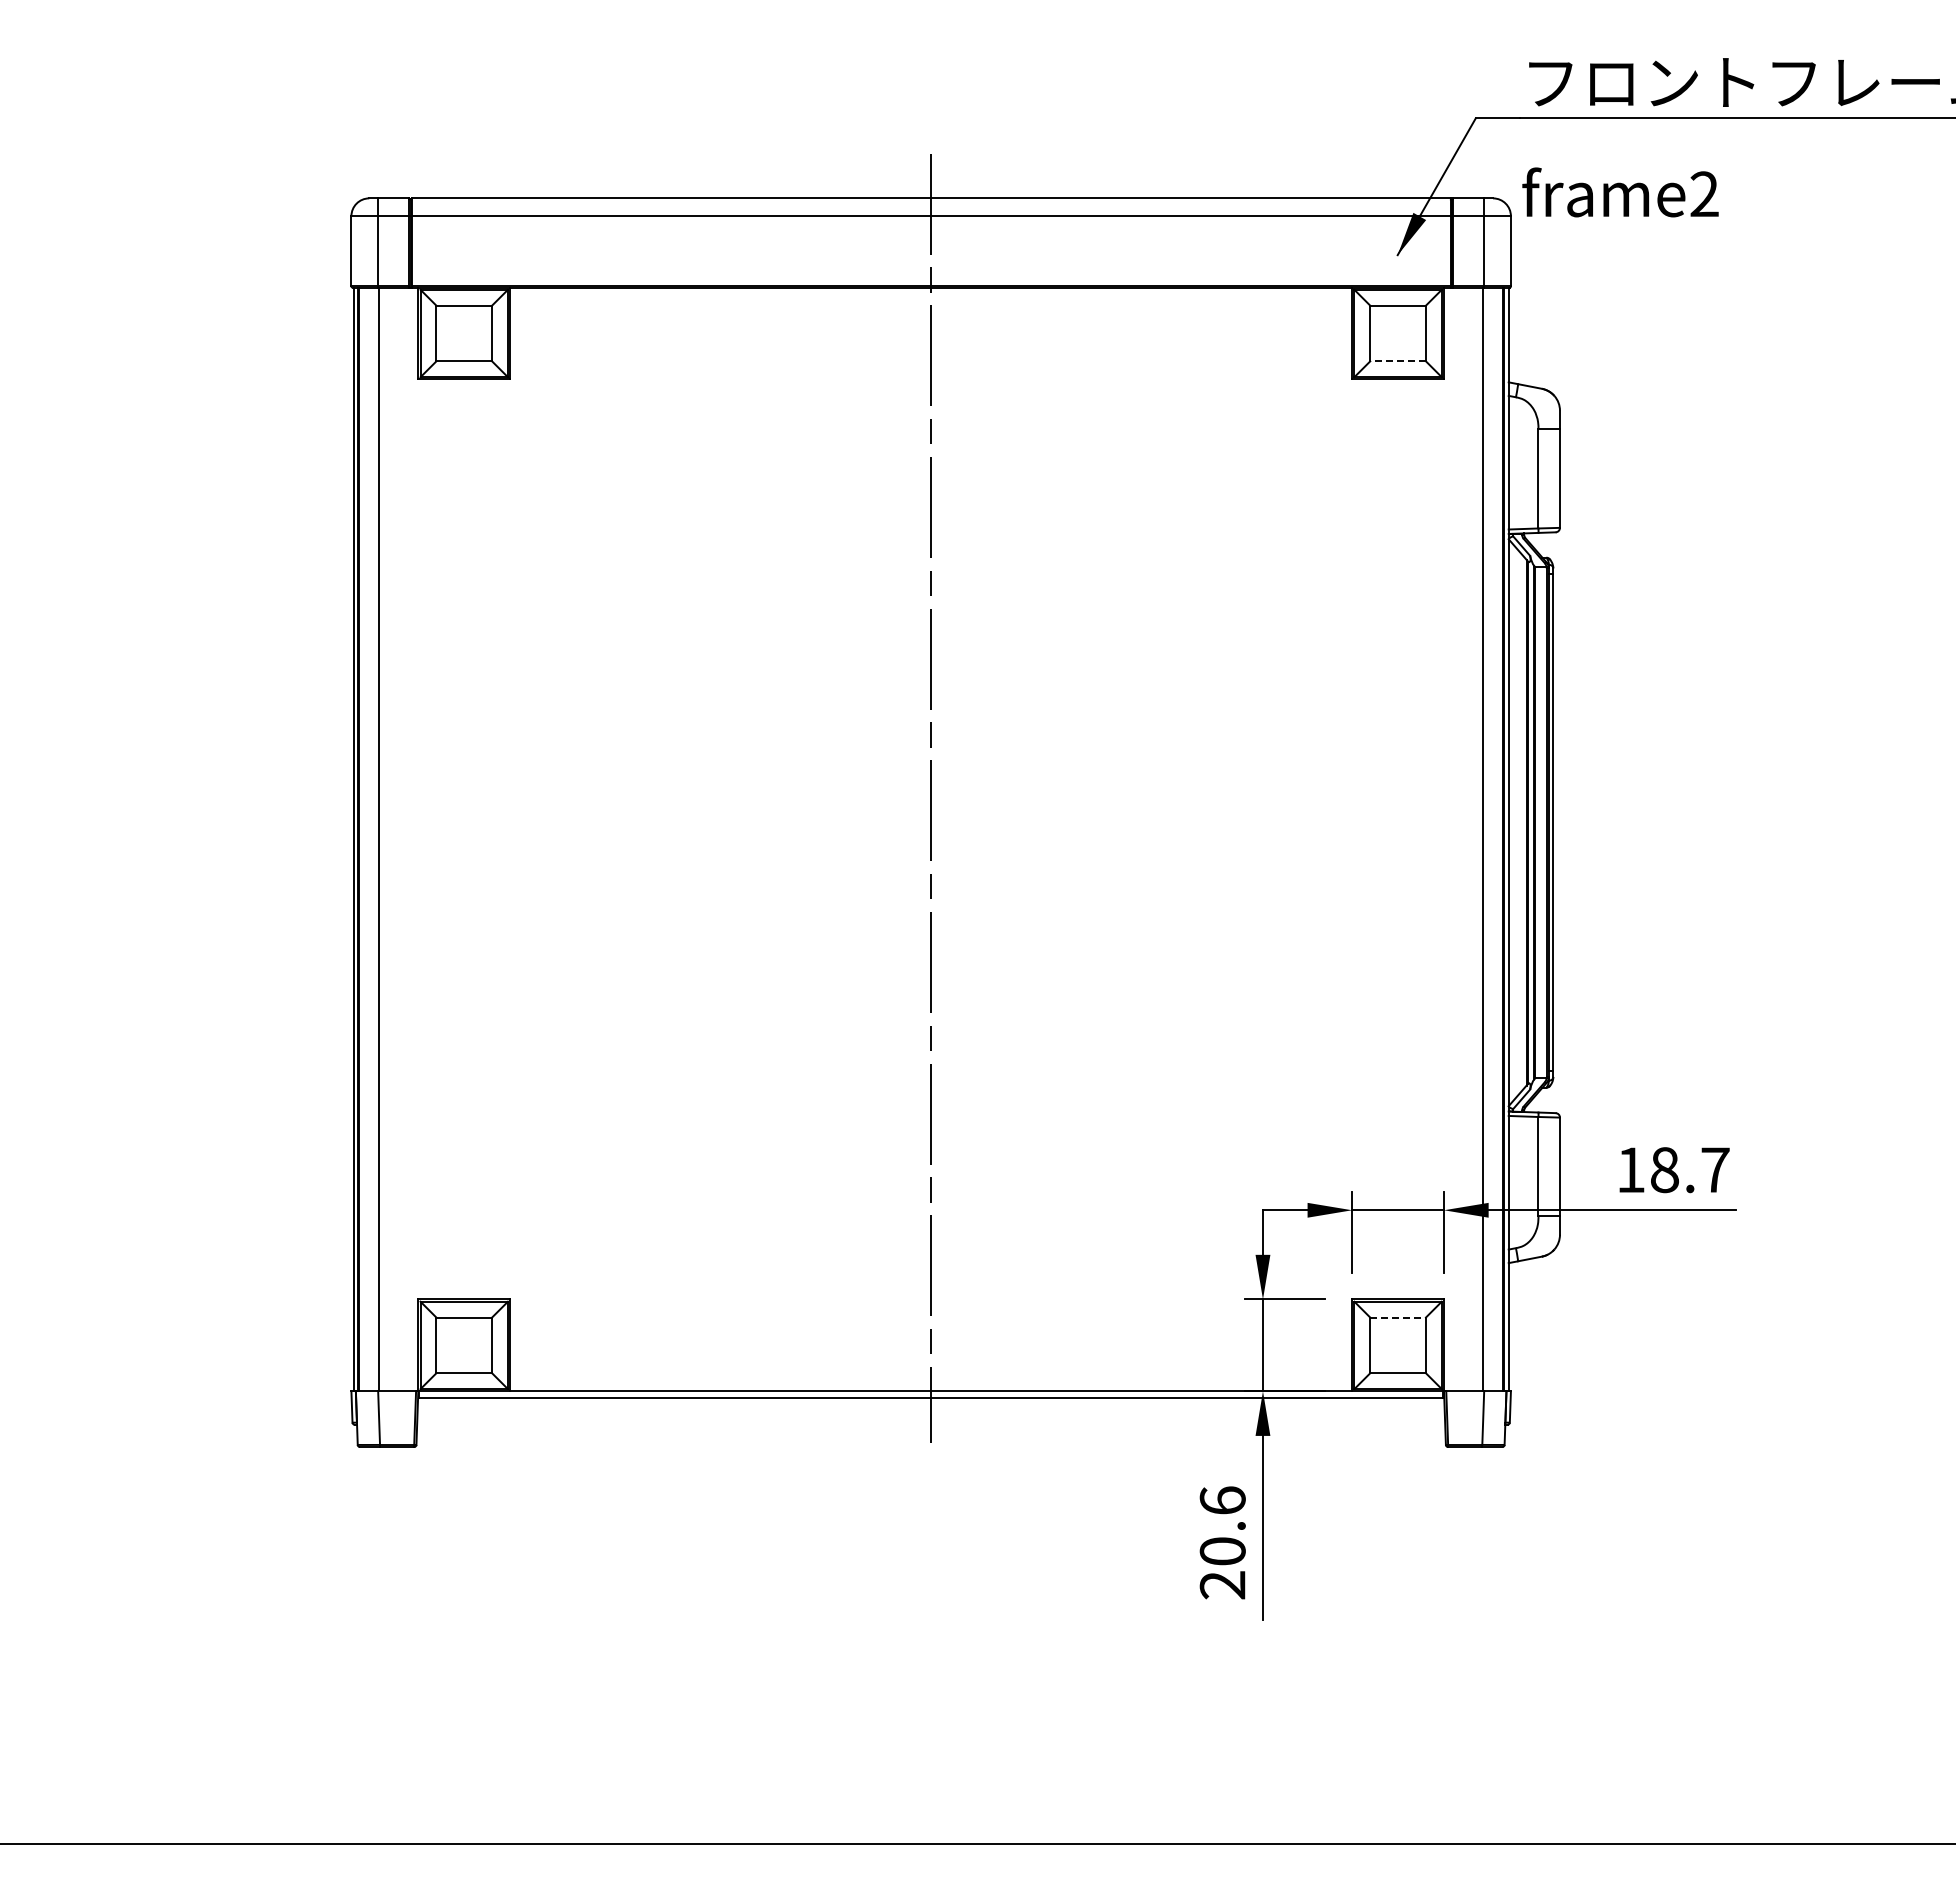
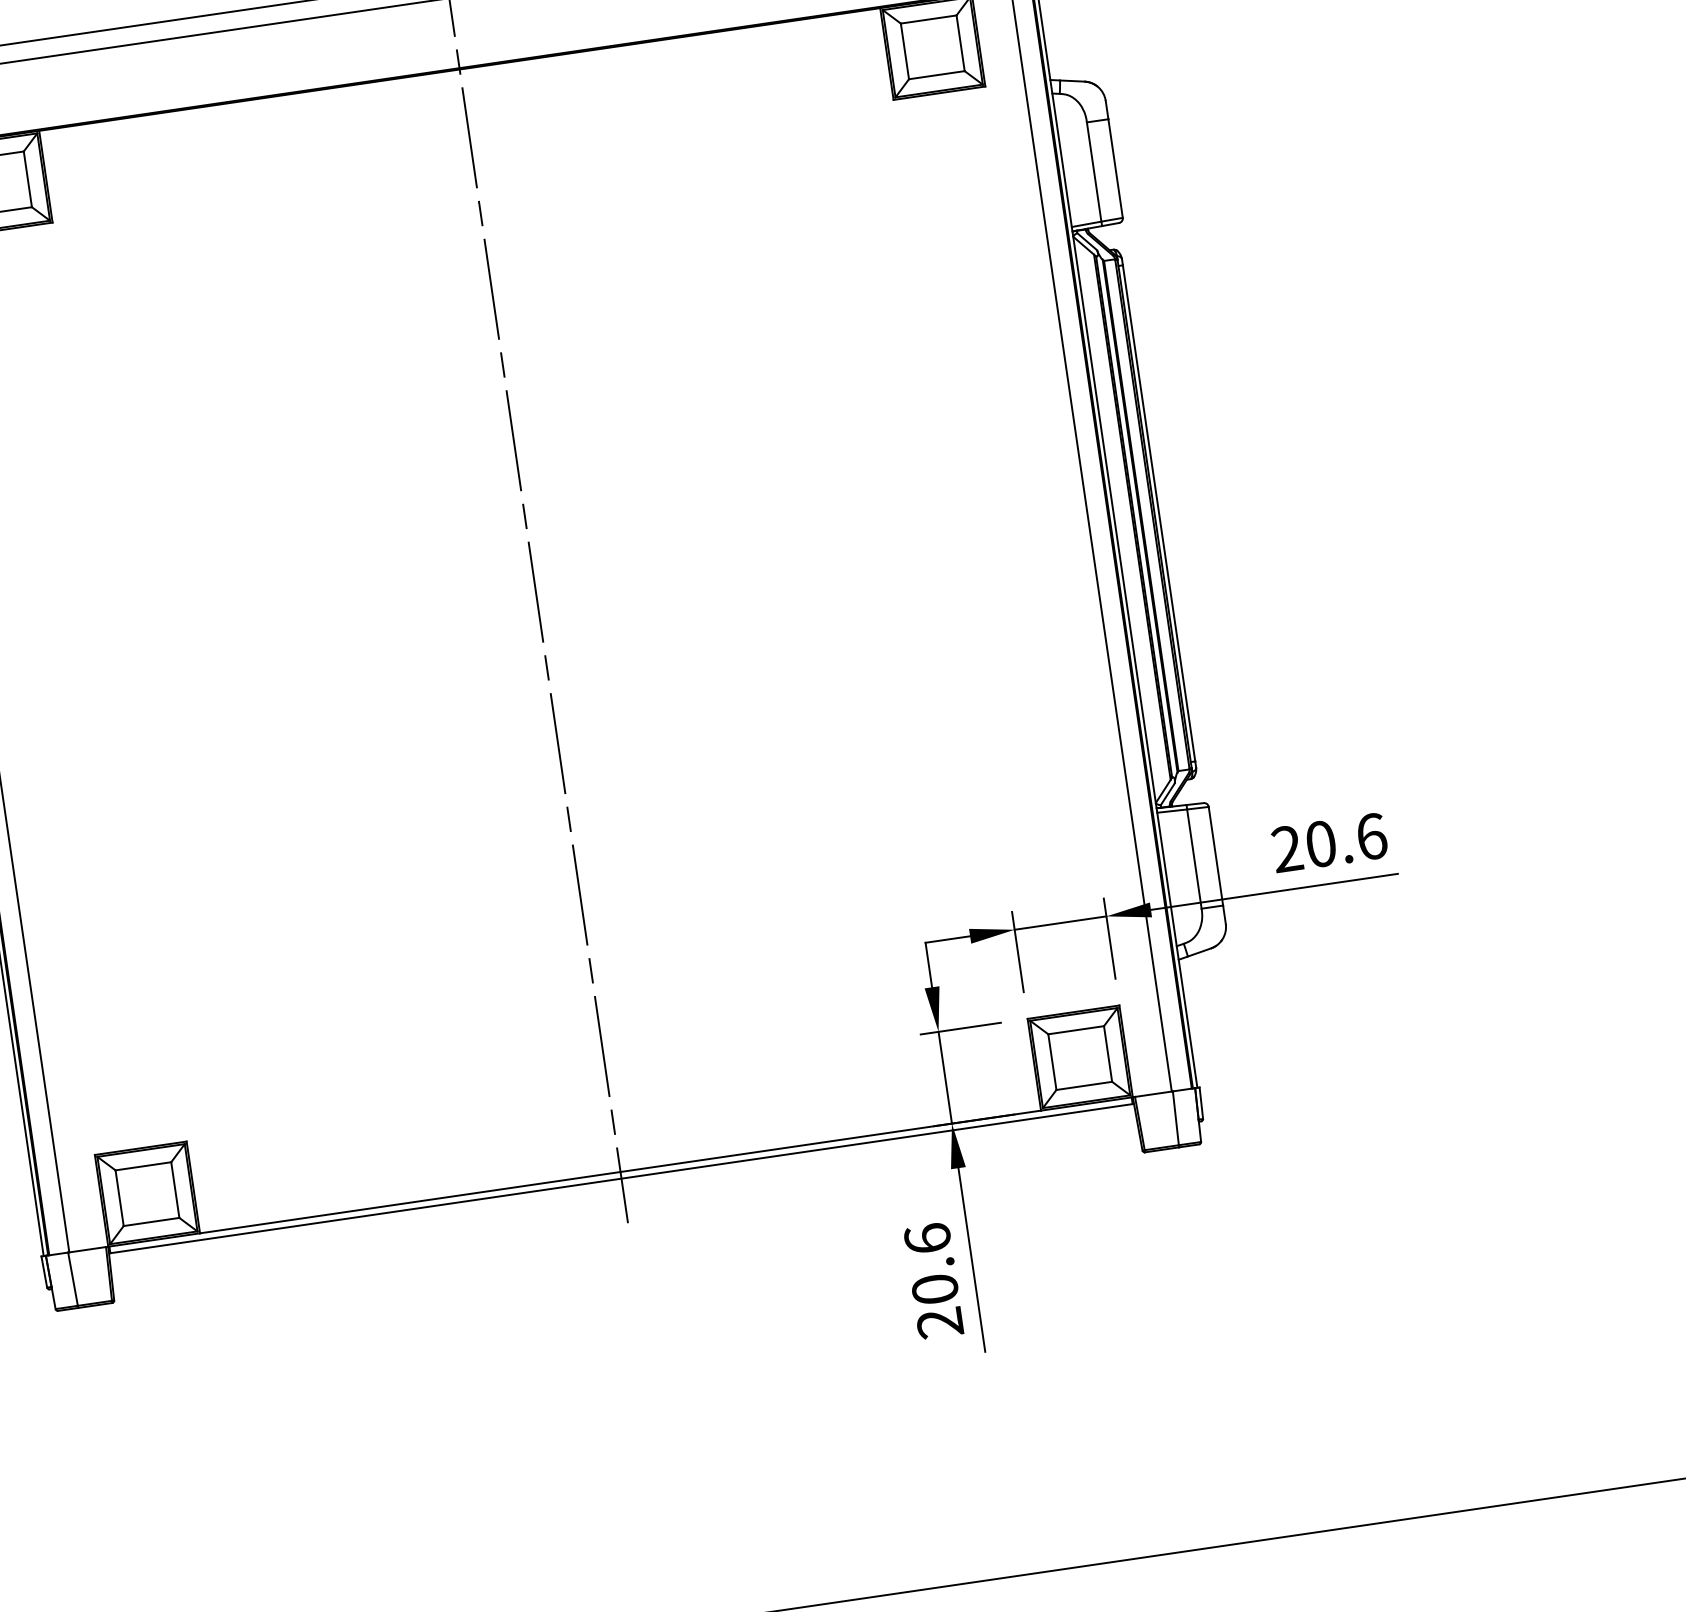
line: (1398, 361) -> (937, 75), dashed -> solid
text: (1673, 1170) -> (1329, 843), 18.7 -> 20.6
line: (1398, 1317) -> (1076, 1030), dashed -> solid

